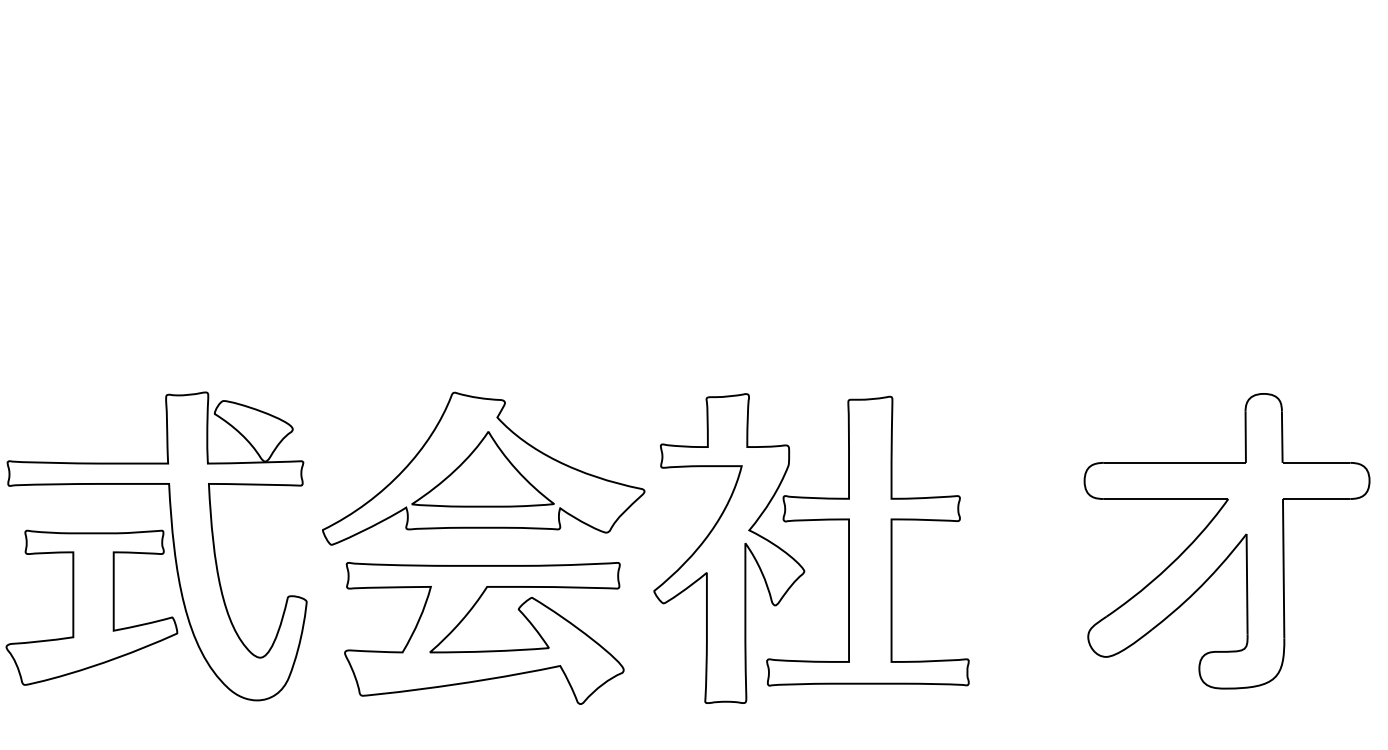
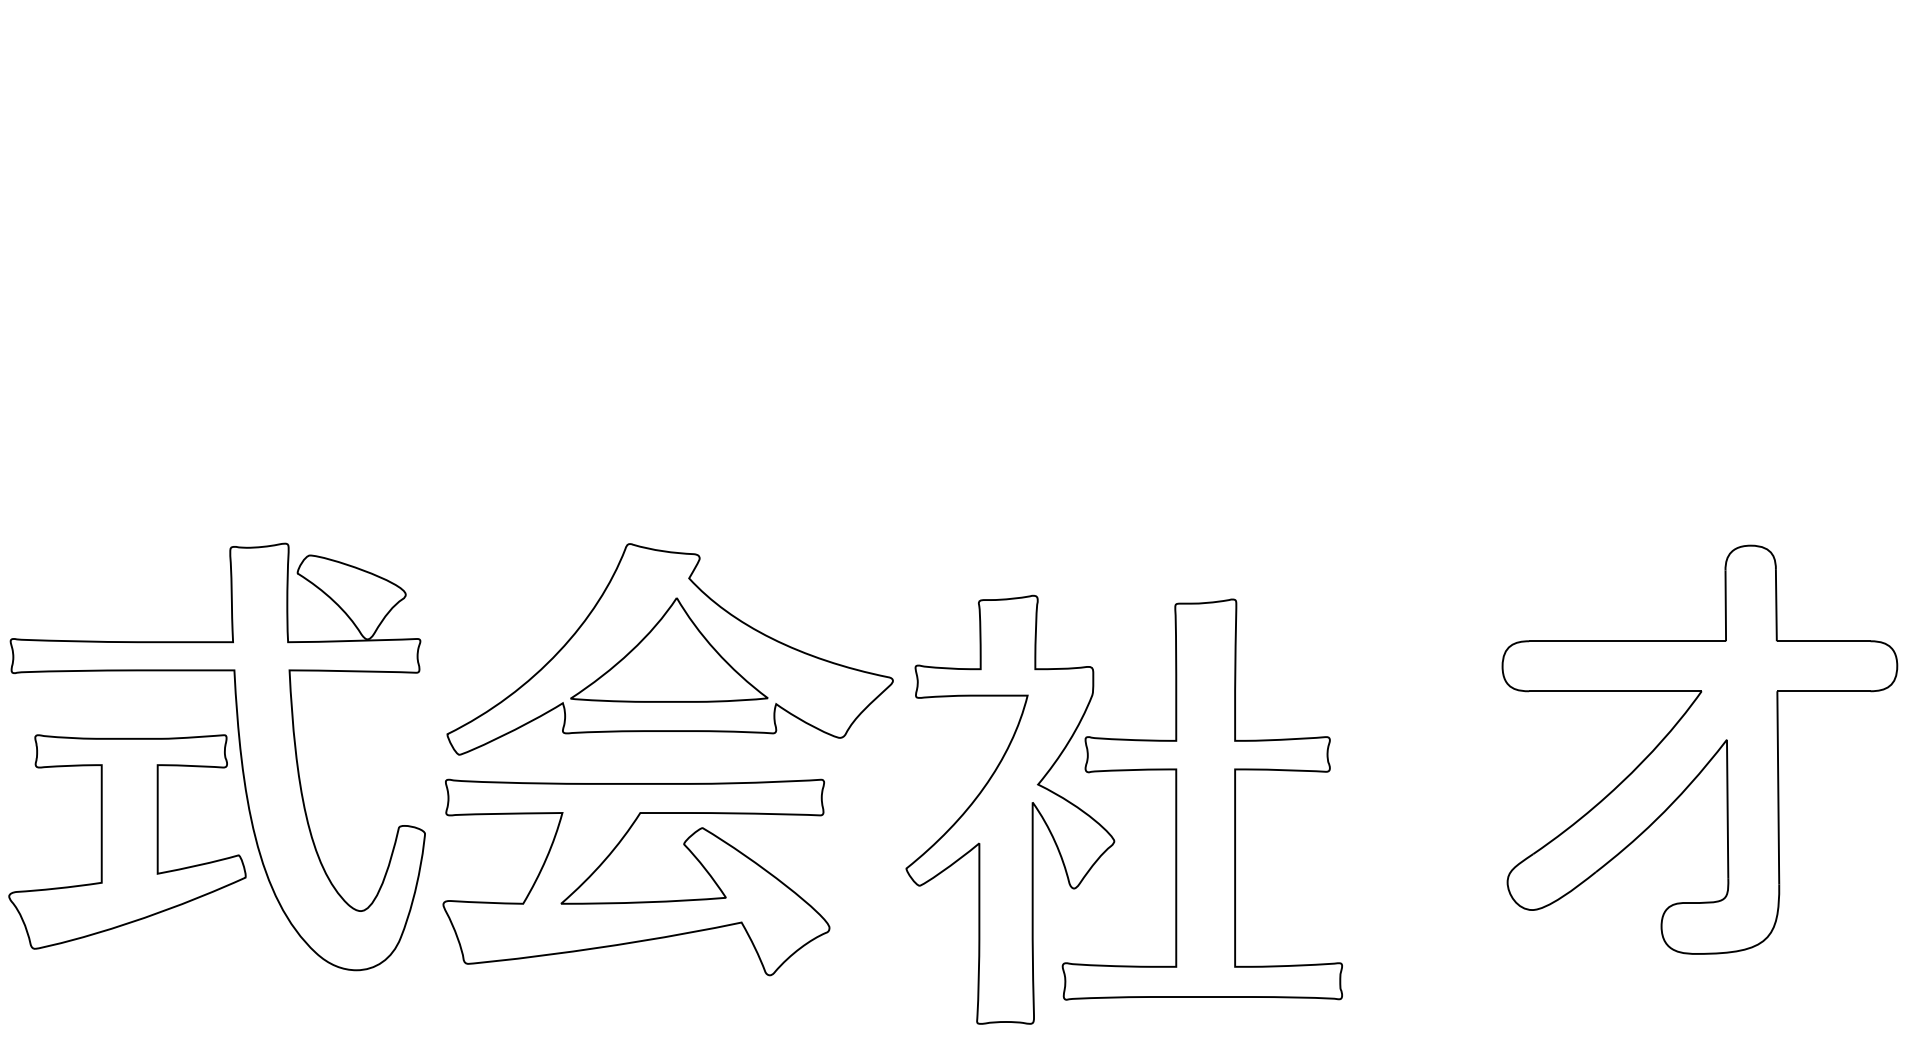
part: (797, 561) -> (1104, 827), moved
part: (484, 650) -> (636, 901), moved

